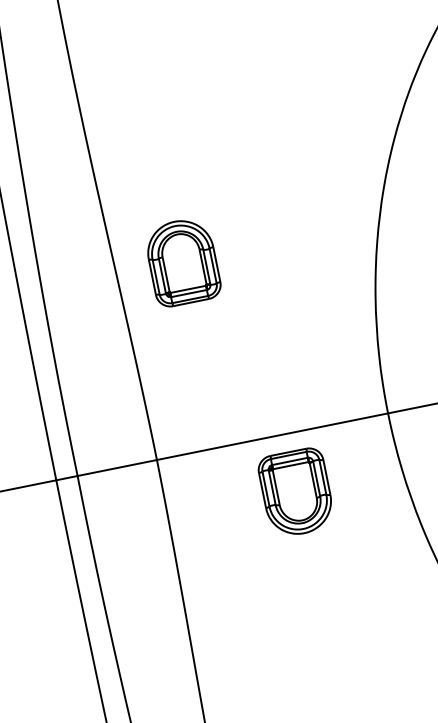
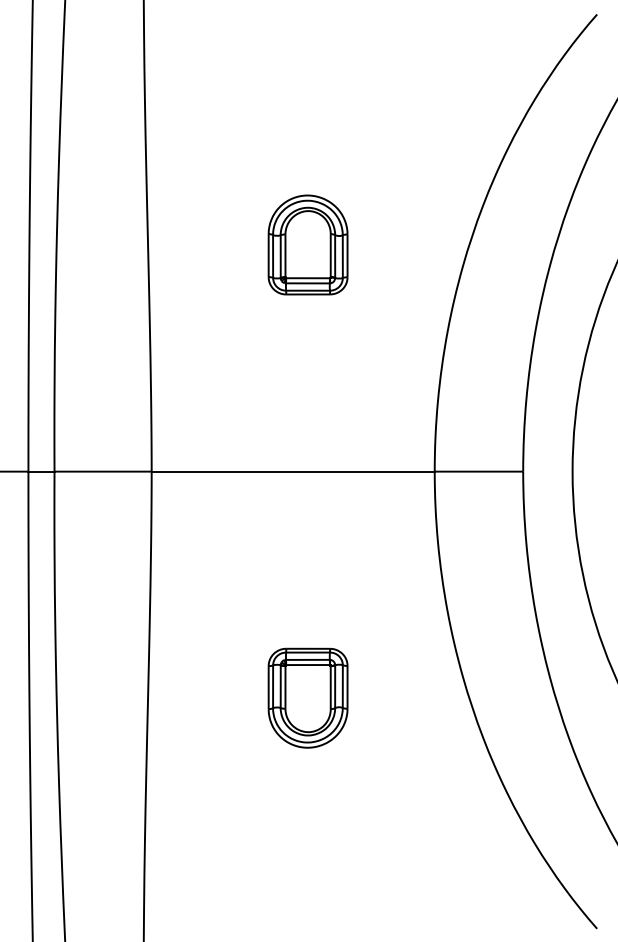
part: (182, 261) -> (307, 244), moved
part: (295, 492) -> (307, 697), moved

